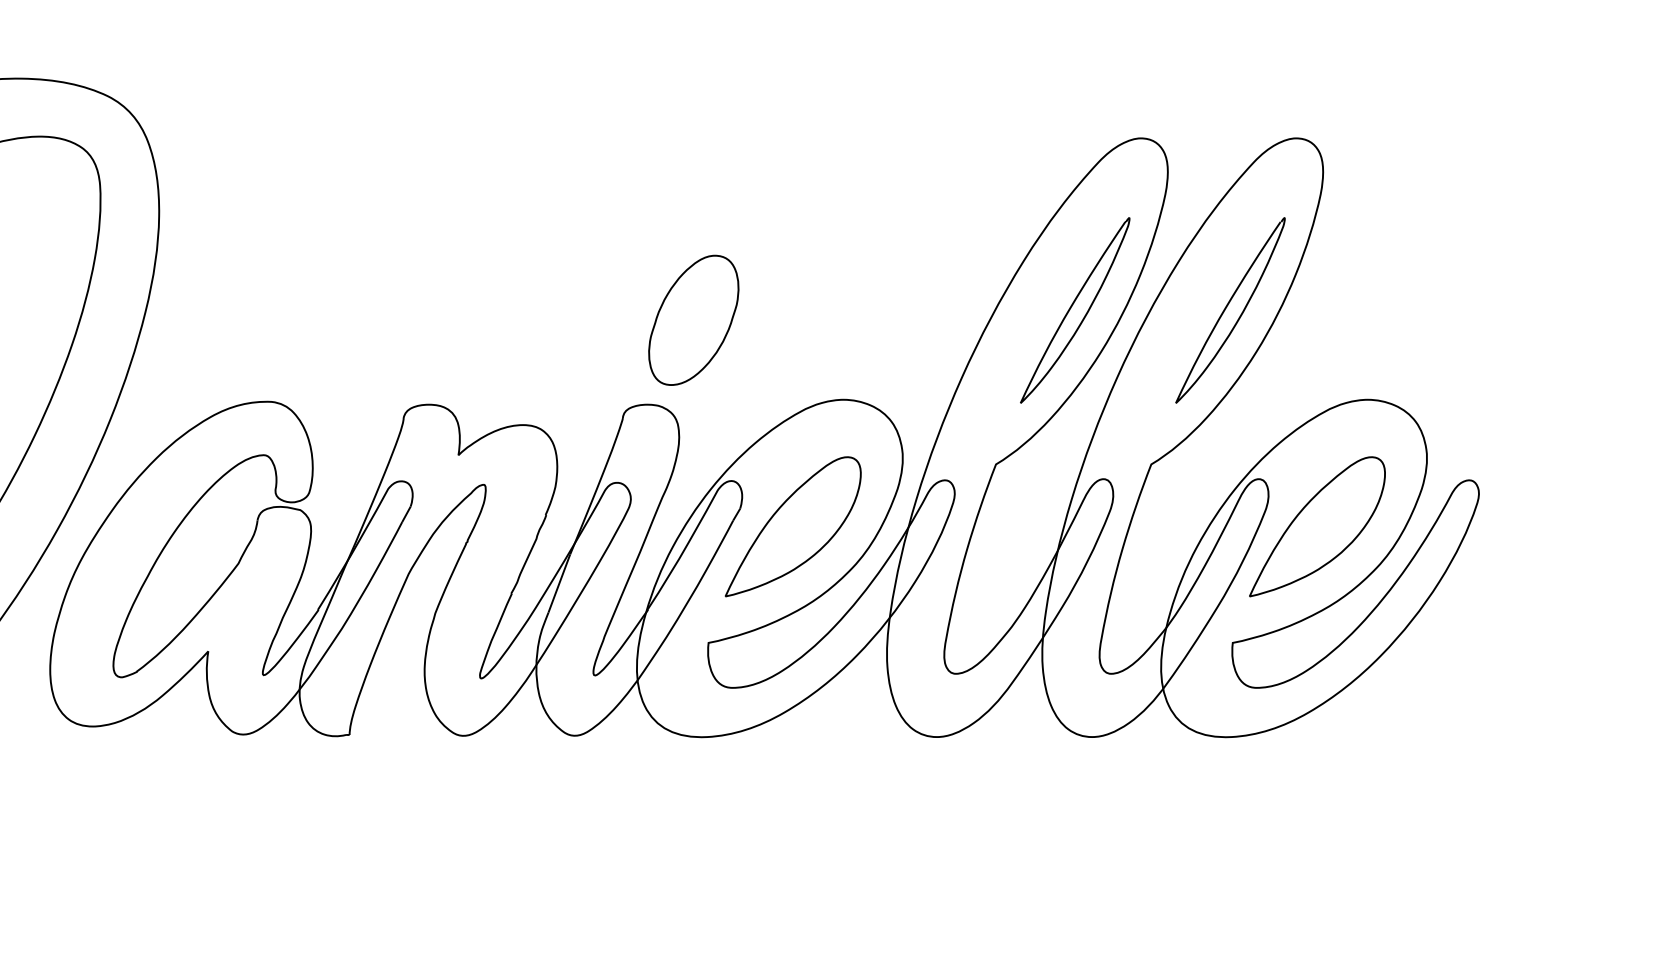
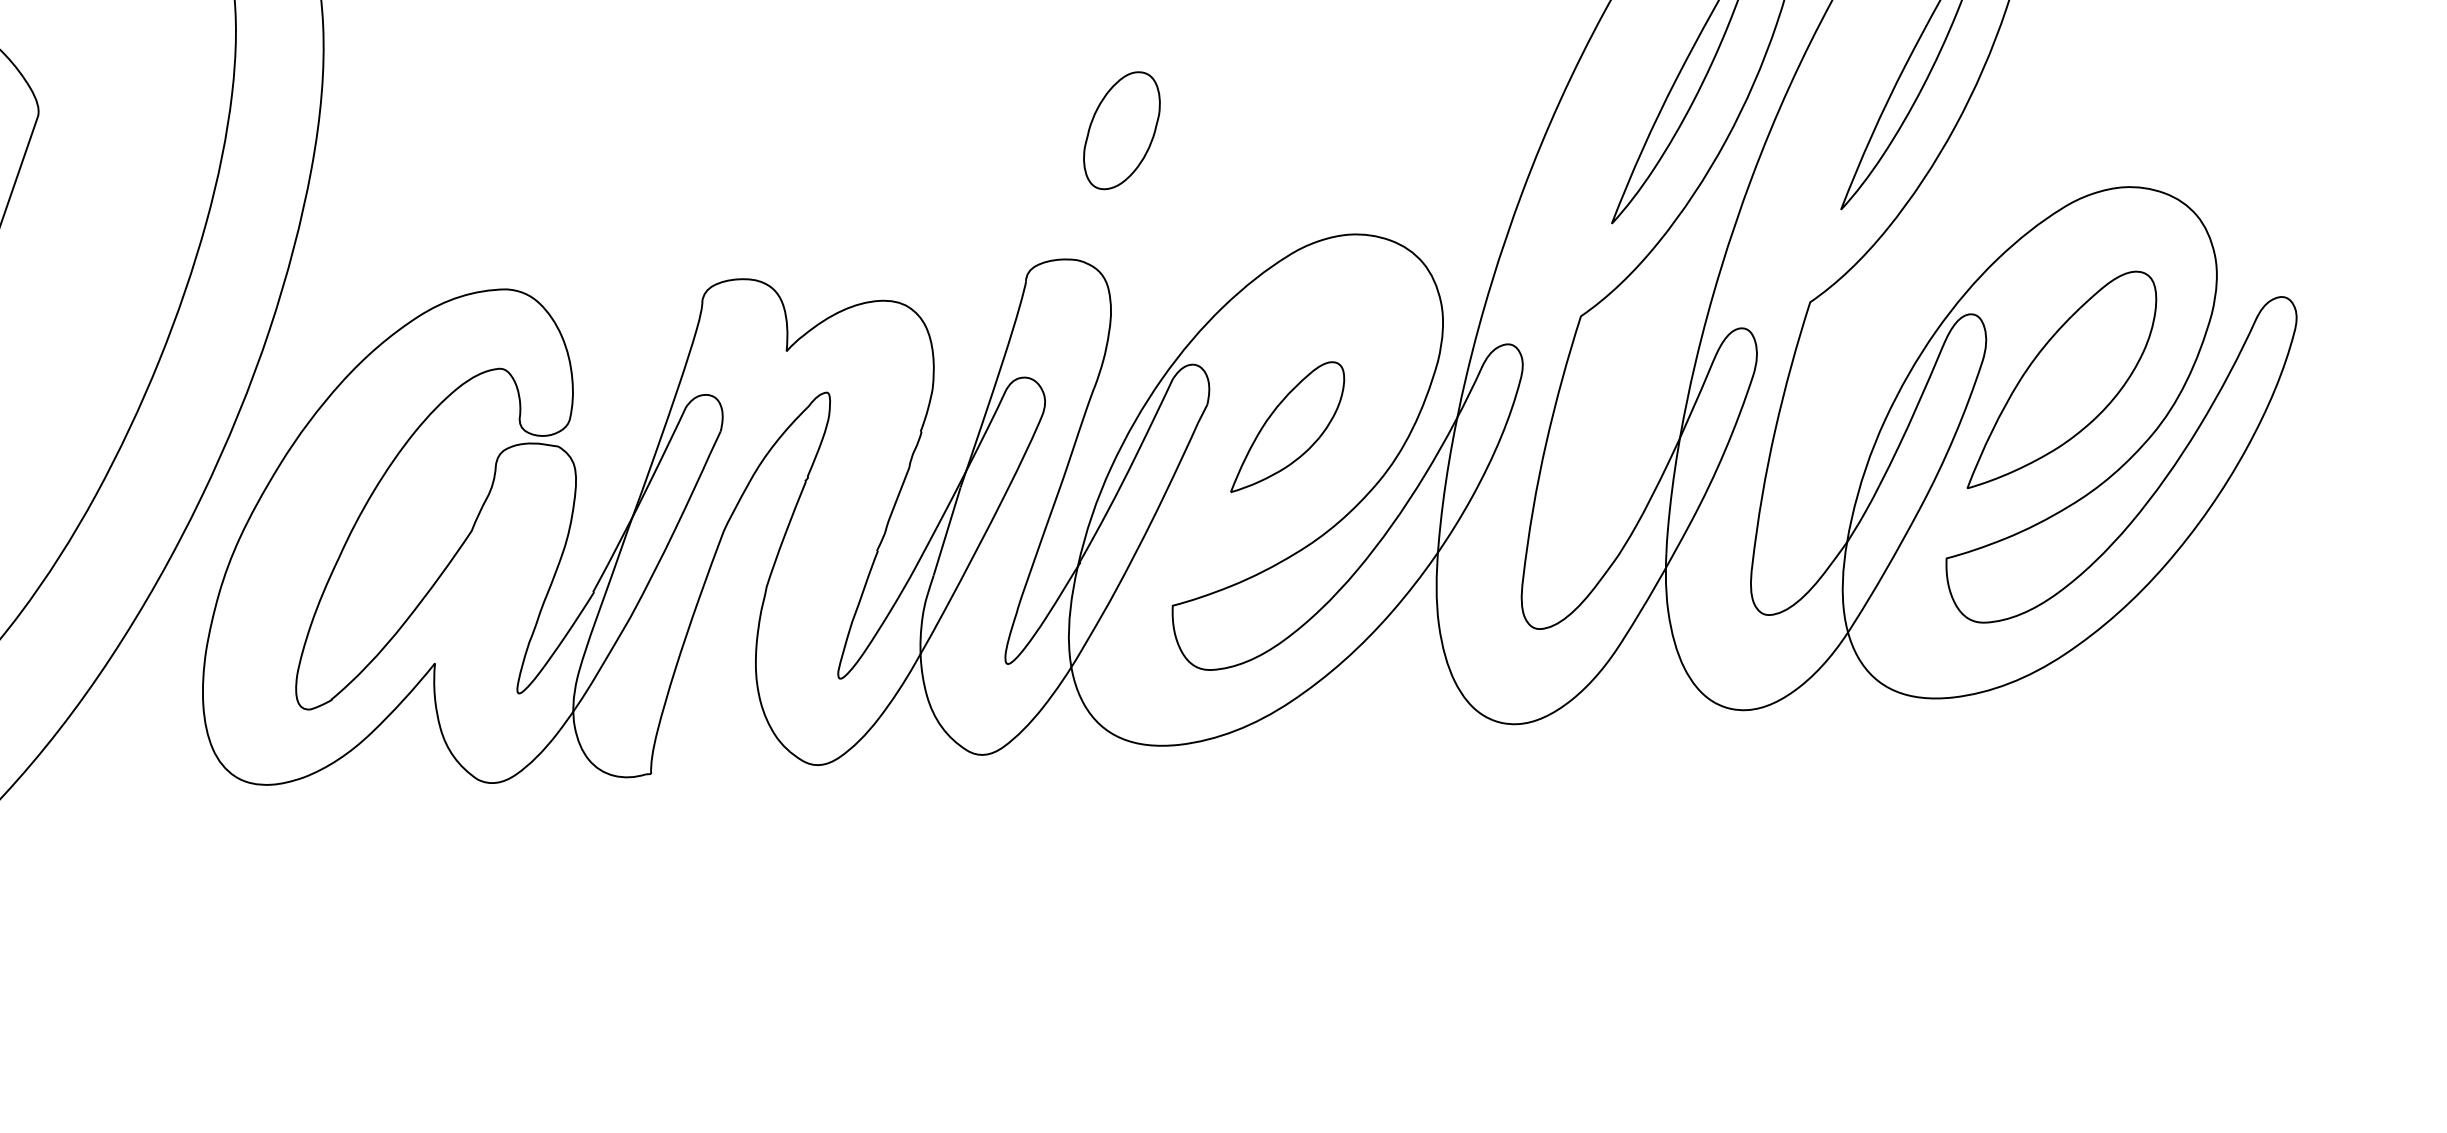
part: (693, 319) -> (1121, 129), size x0.6
part: (792, 526) -> (1286, 426), size x0.6

